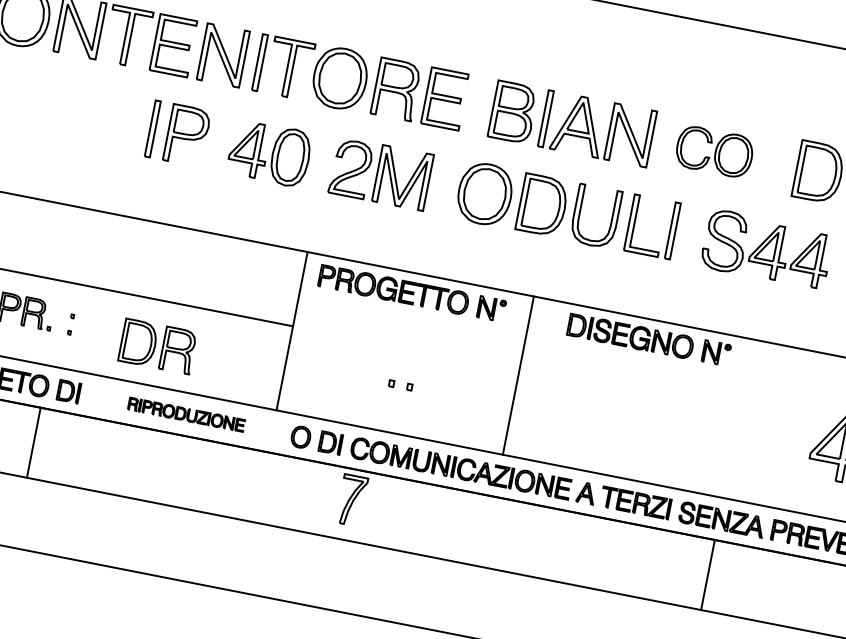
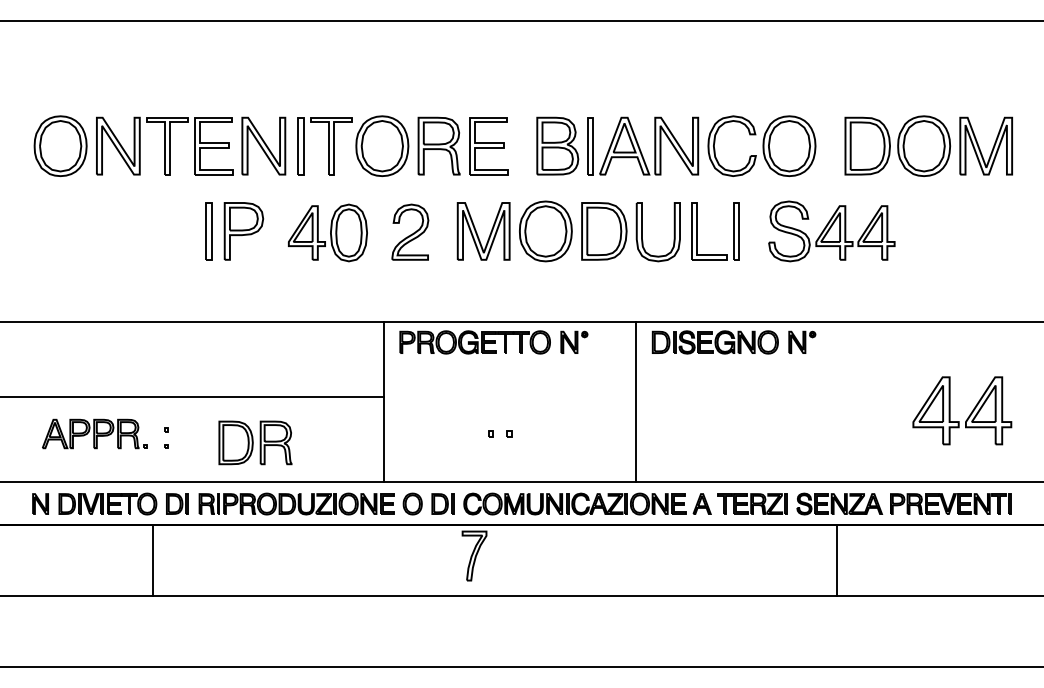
part: (714, 151) -> (761, 145), size x1.43
part: (396, 177) -> (477, 232), moved
line: (518, 374) -> (636, 401), moved
part: (186, 414) -> (296, 503), size x1.67

